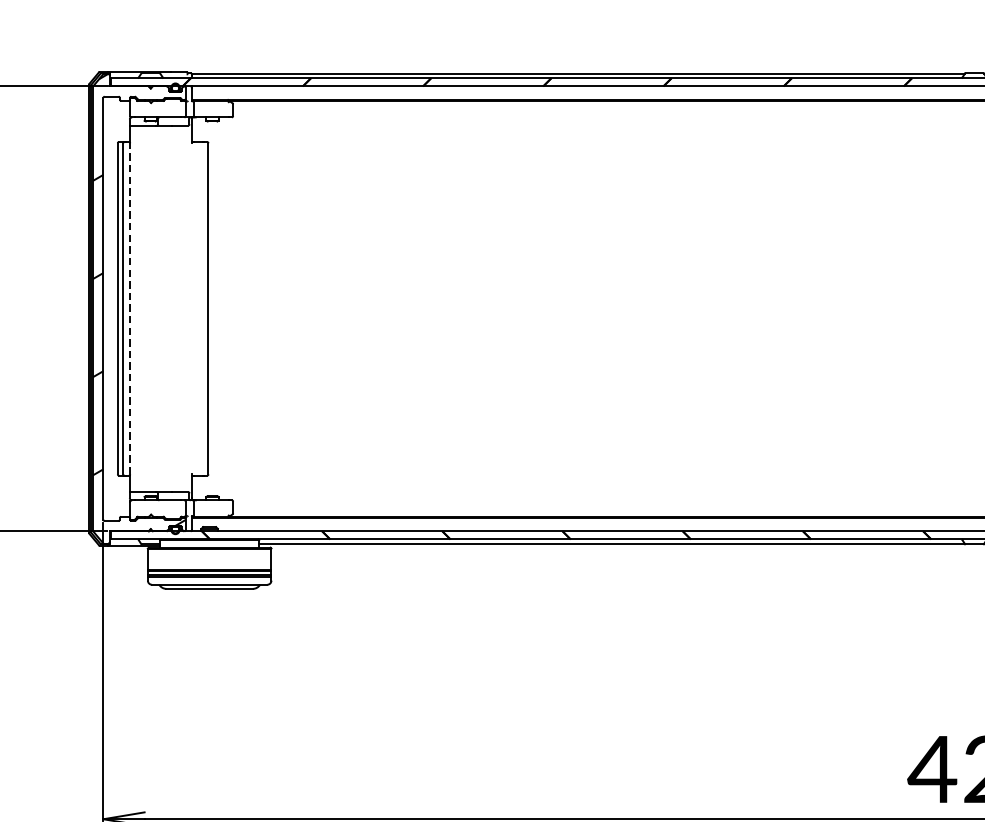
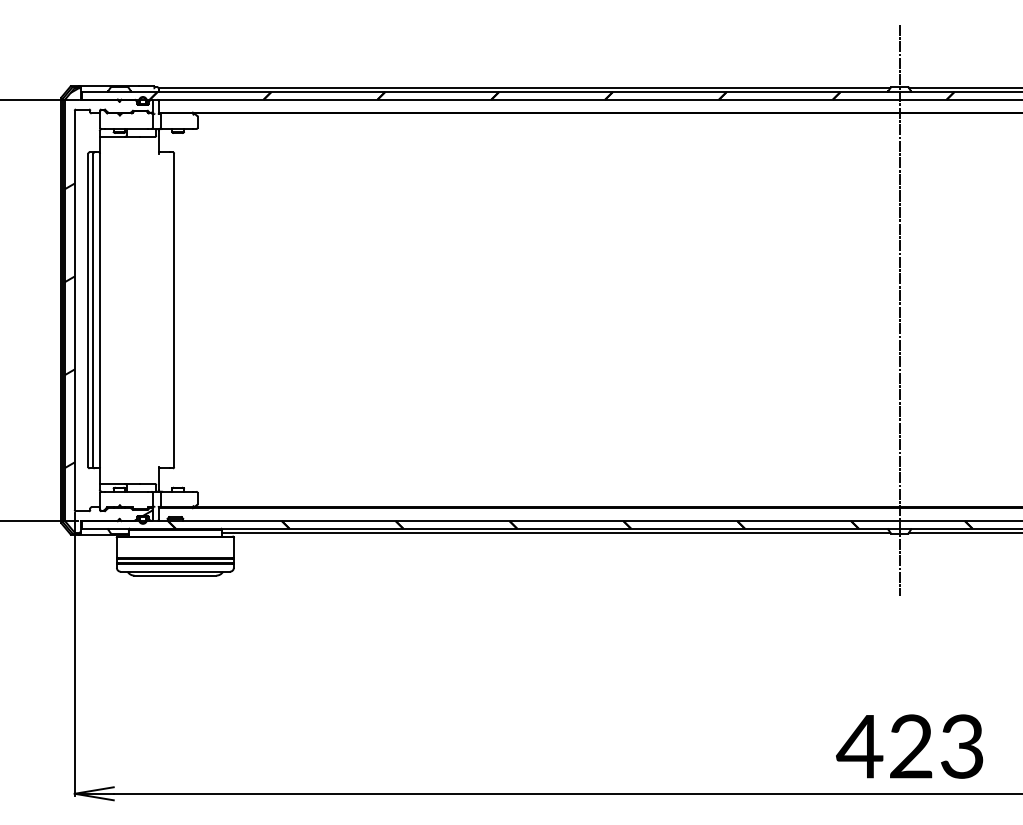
line: (130, 308) -> (100, 310), dashed -> solid
line: (974, 308) -> (899, 310), added

